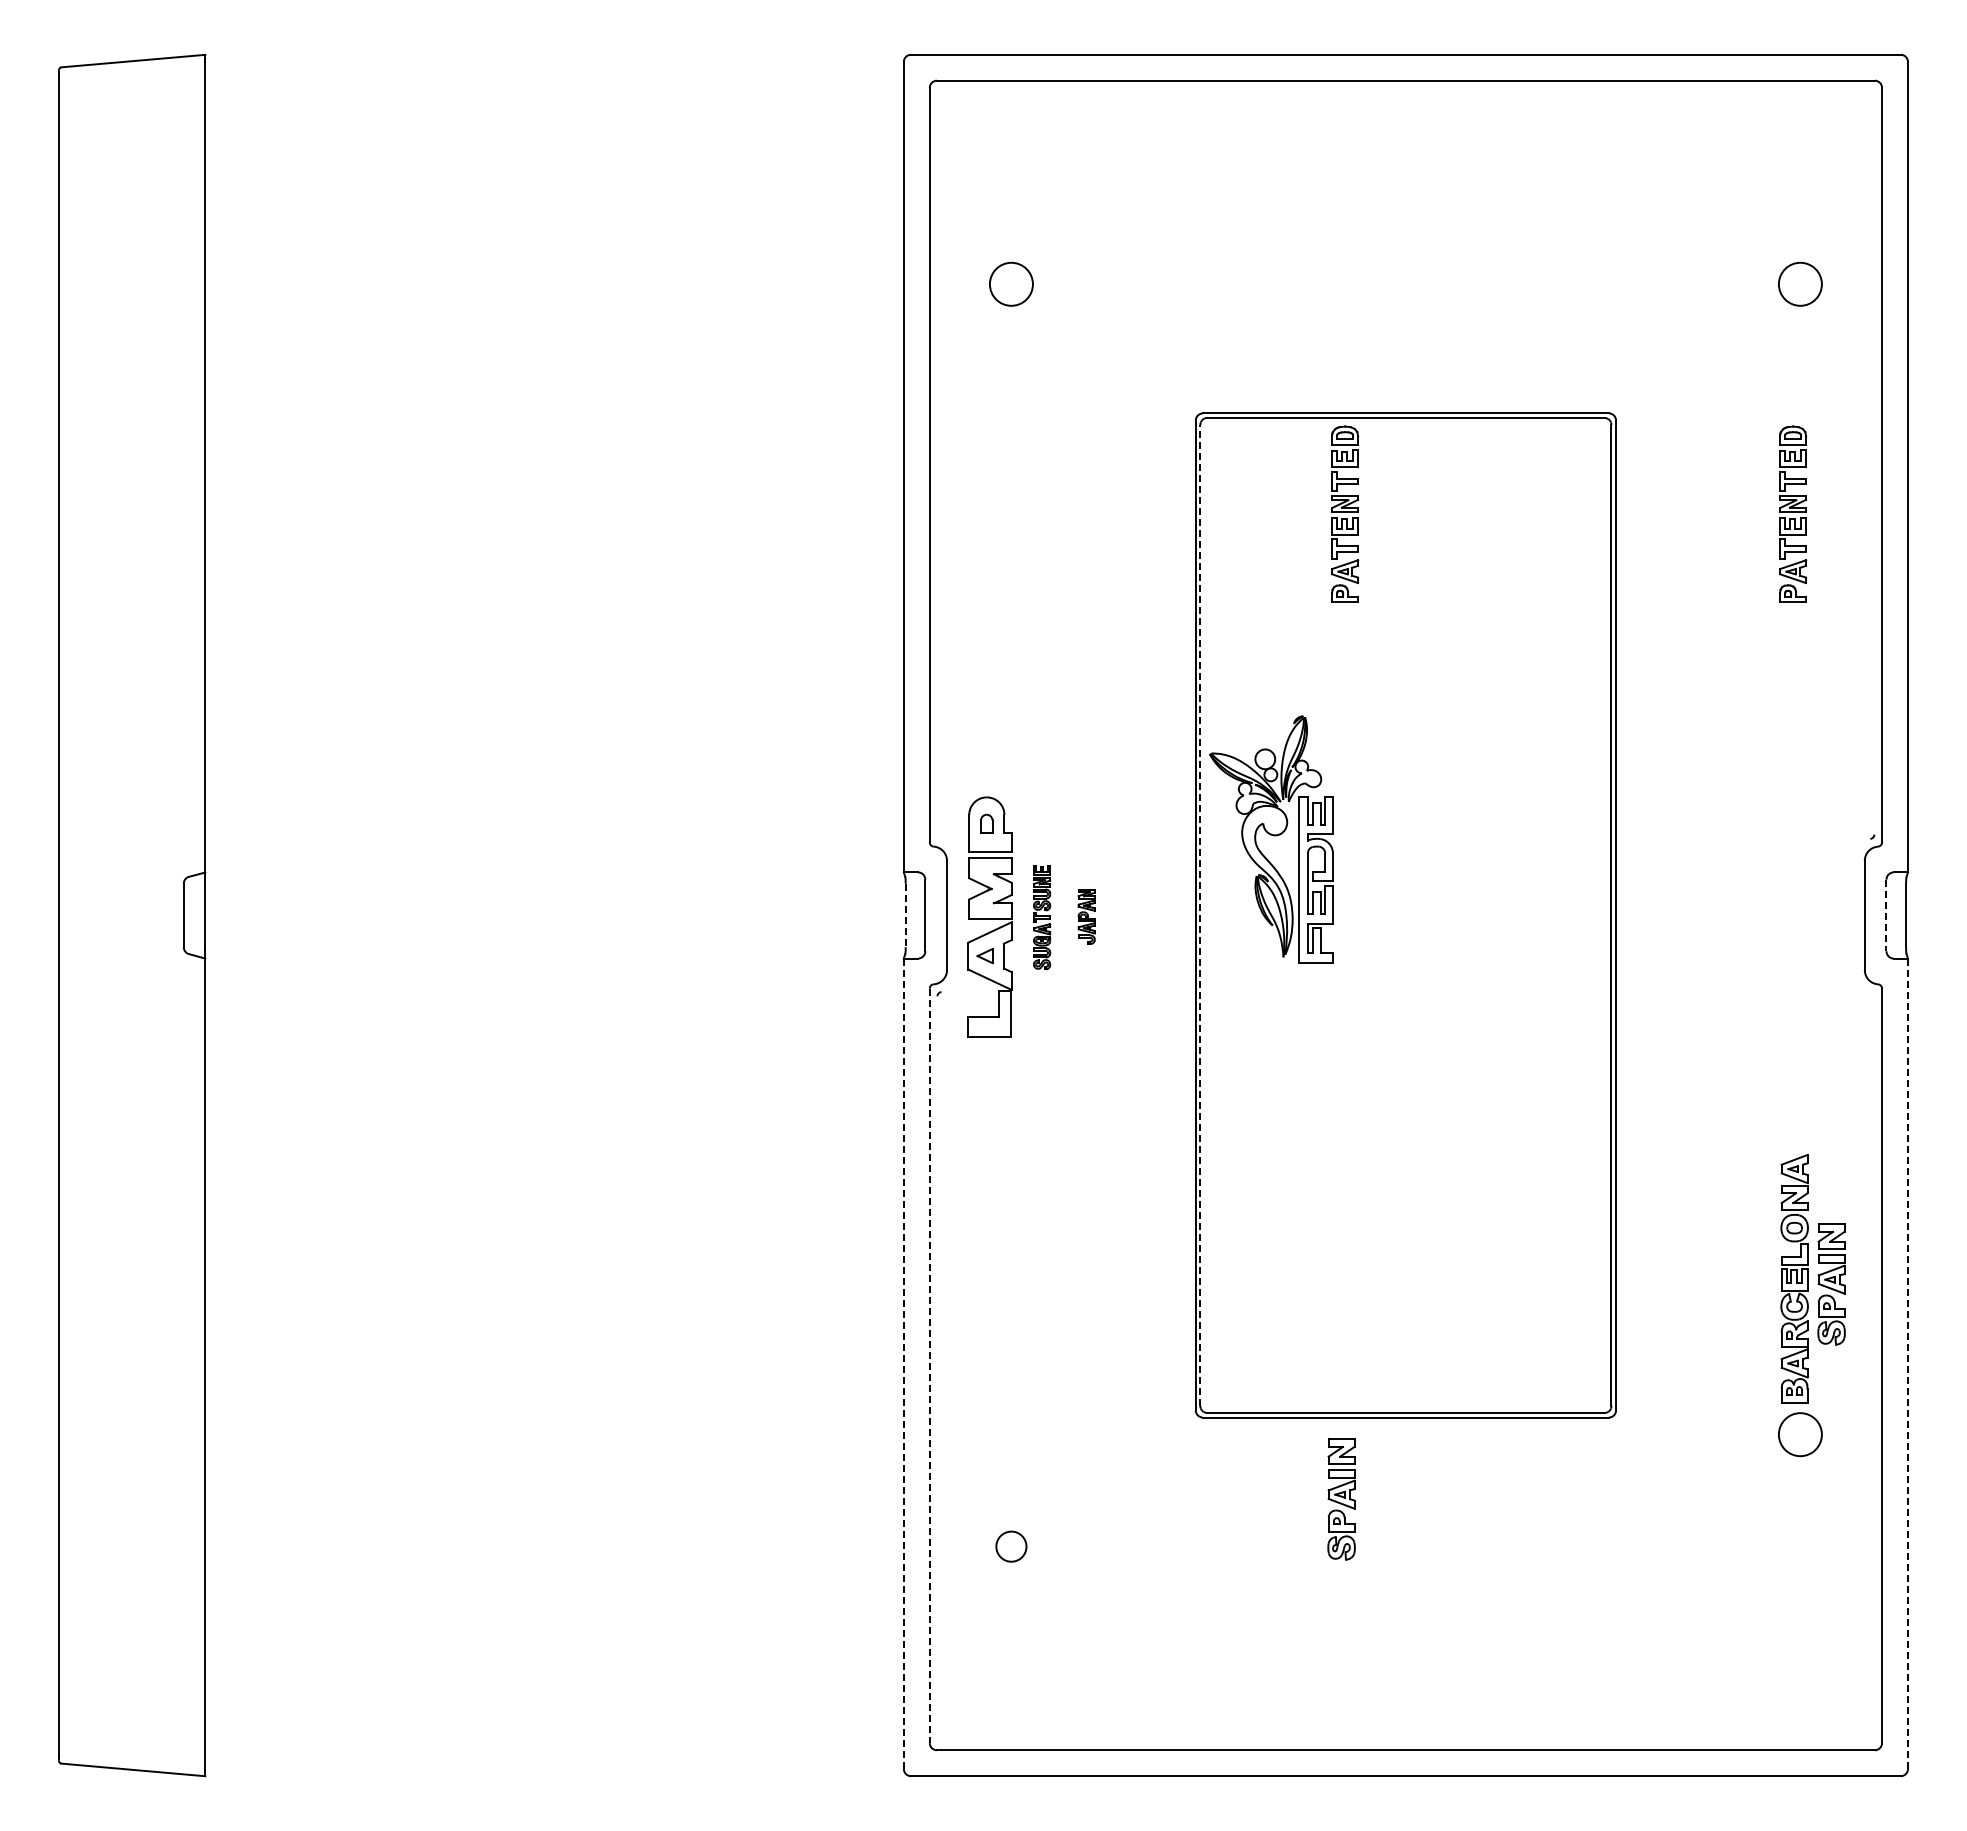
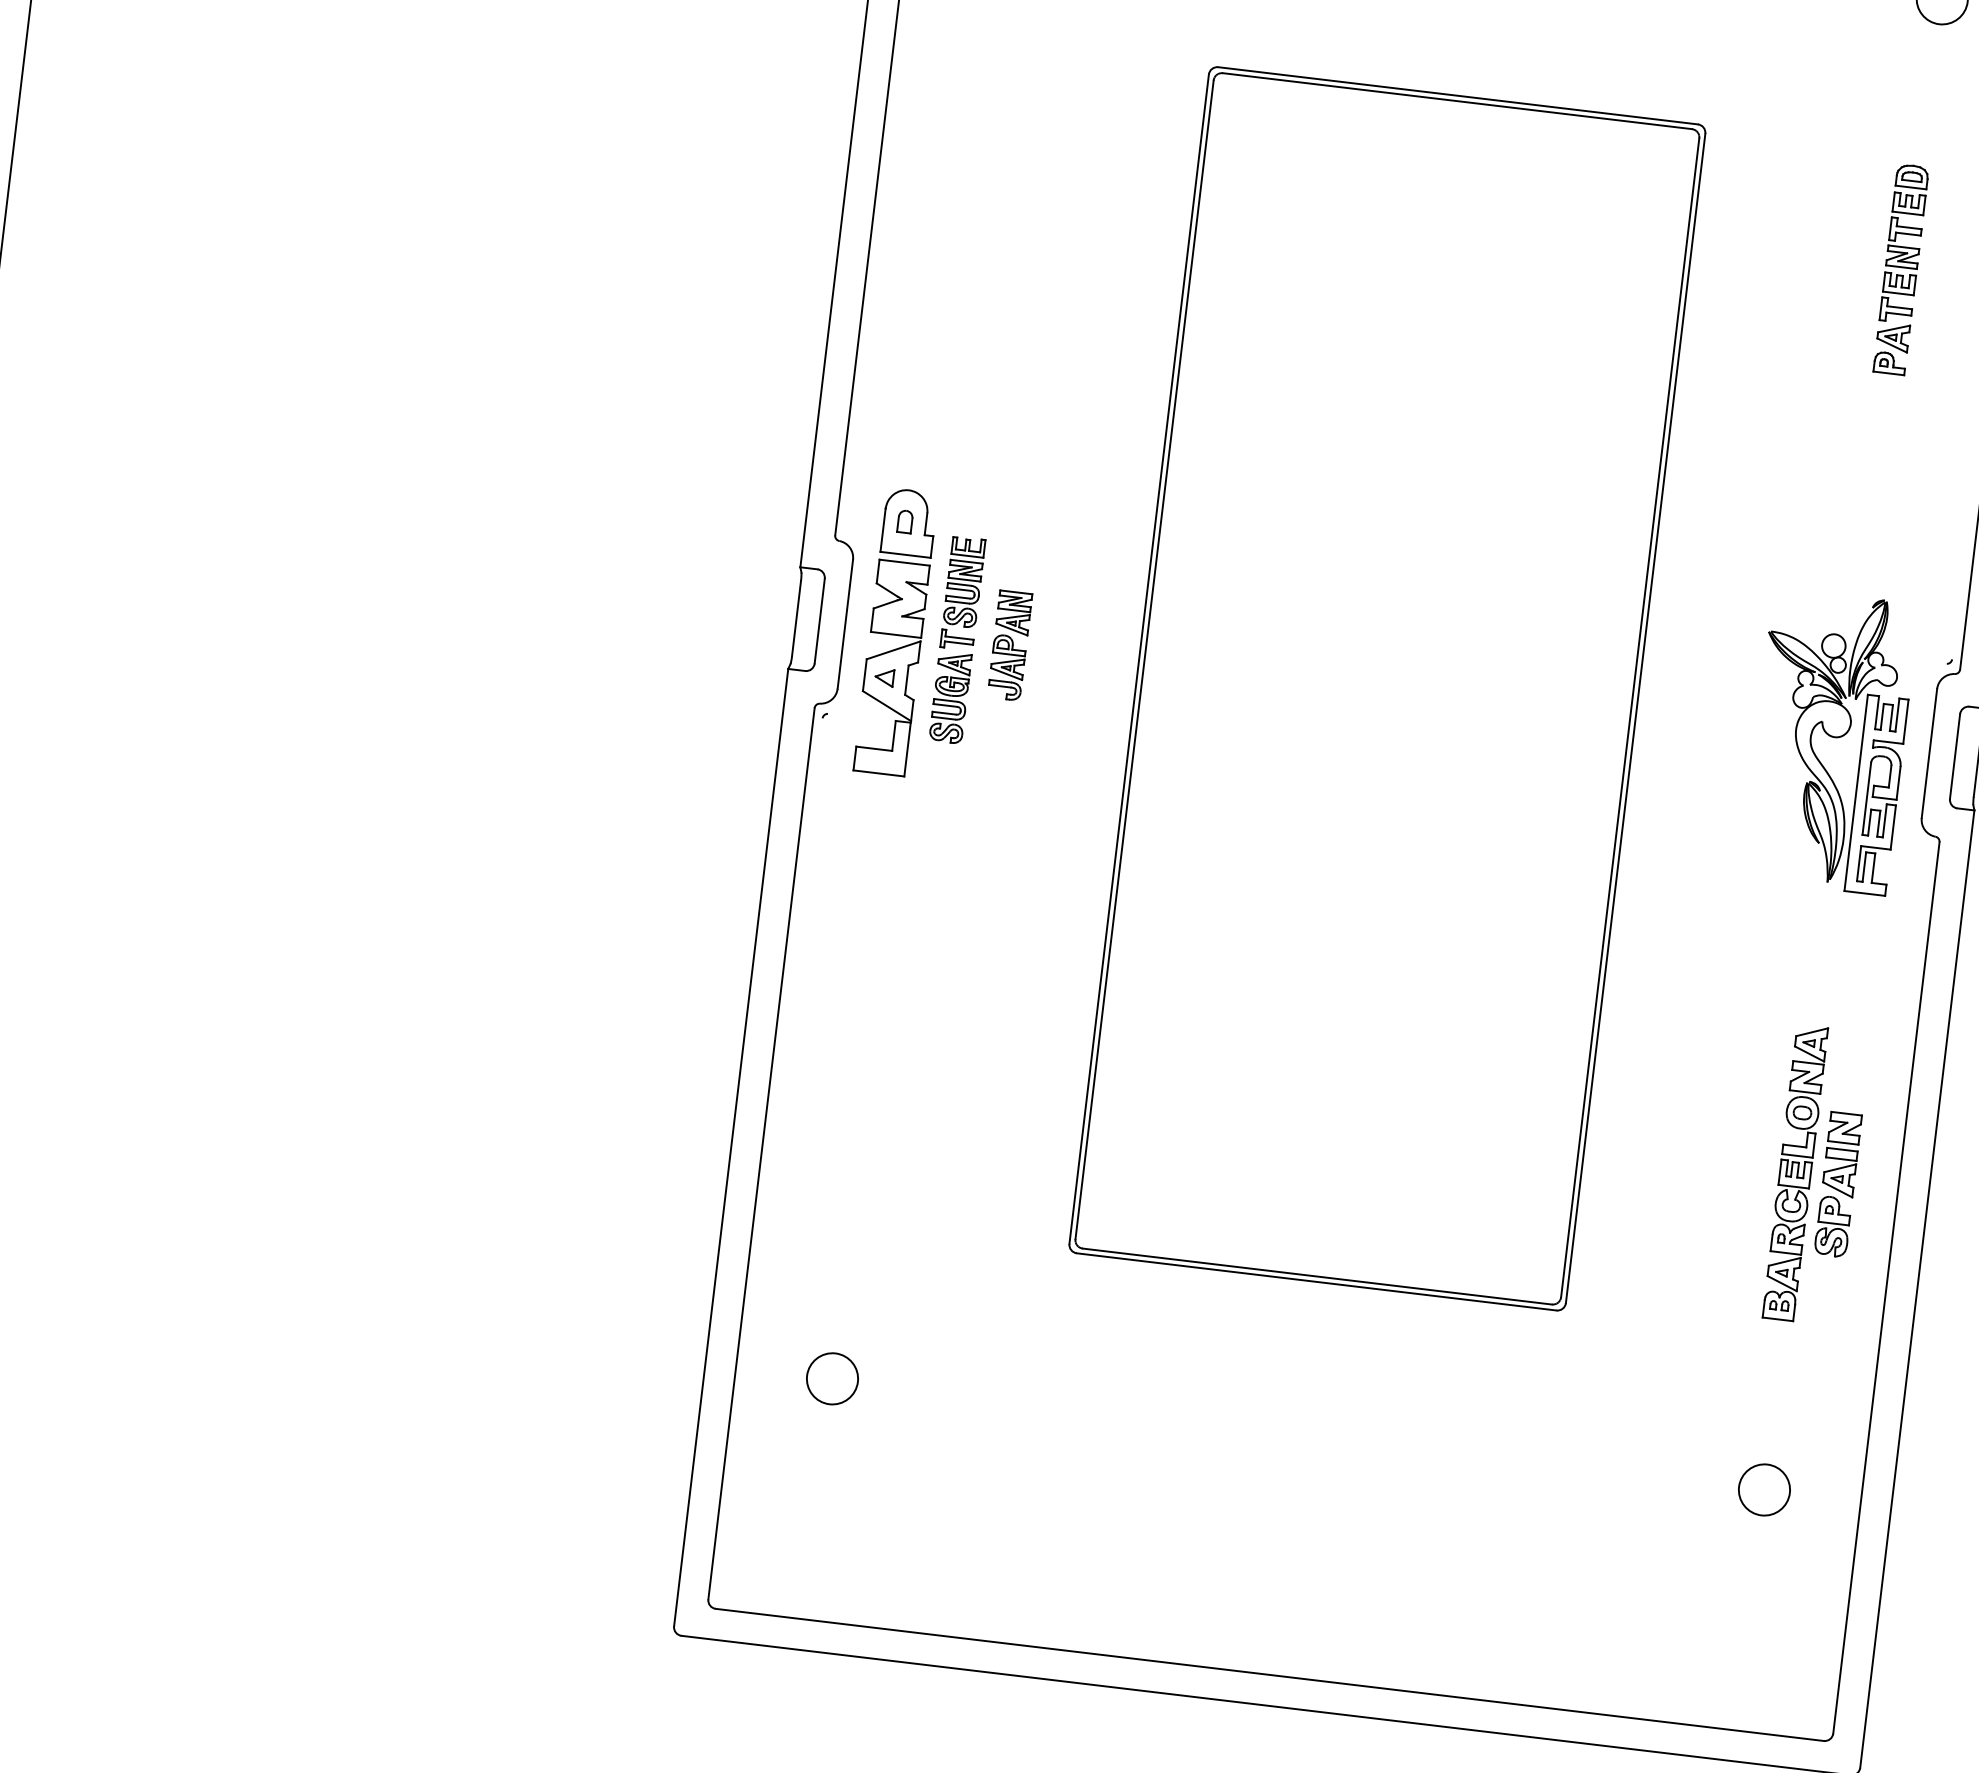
part: (1345, 513) -> (1372, 205), removed
part: (1271, 839) -> (1829, 741), moved
line: (1200, 914) -> (1144, 658), dashed -> solid
line: (905, 915) -> (796, 618), dashed -> solid
line: (1886, 915) -> (1955, 756), dashed -> solid
part: (1086, 916) -> (1009, 645), size x1.67
part: (1041, 917) -> (956, 639), size x1.67
line: (903, 1363) -> (730, 1147), dashed -> solid
line: (1907, 1364) -> (1916, 1289), dashed -> solid
line: (929, 1366) -> (761, 1154), dashed -> solid
circle: (1800, 1434) -> (1764, 1489), moved
part: (1341, 1499) -> (1229, 1369), removed
circle: (1010, 1546) -> (831, 1378), size x1.43

